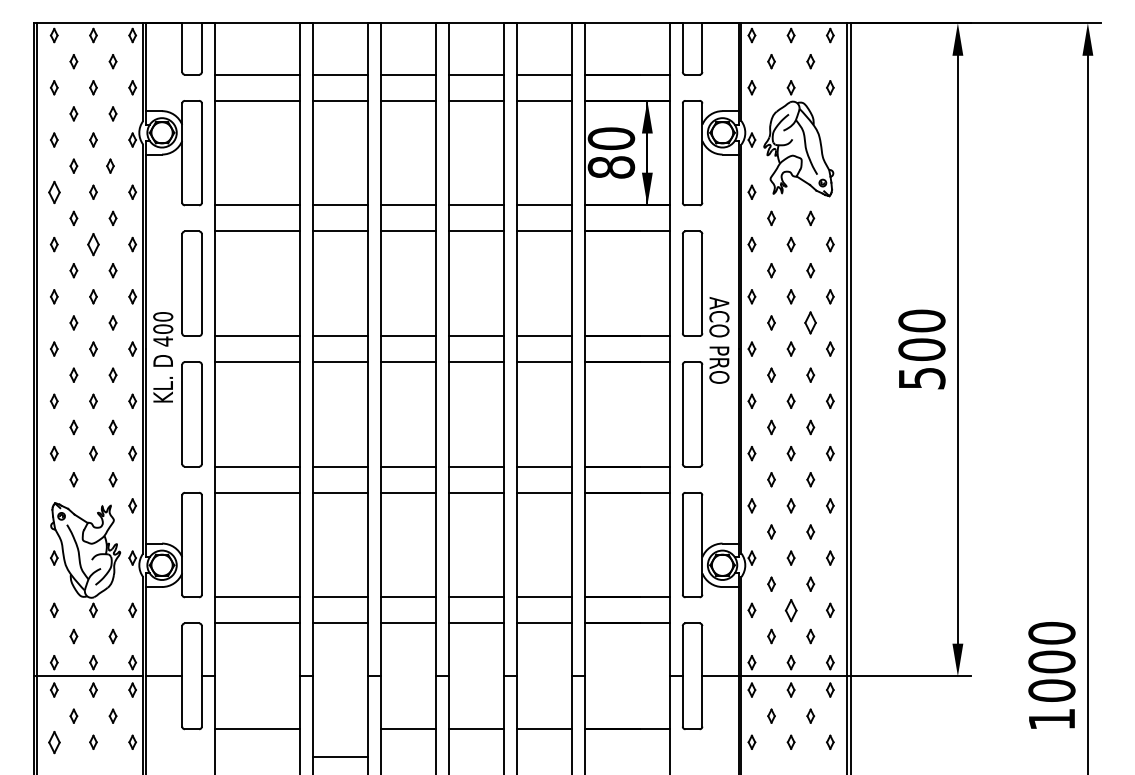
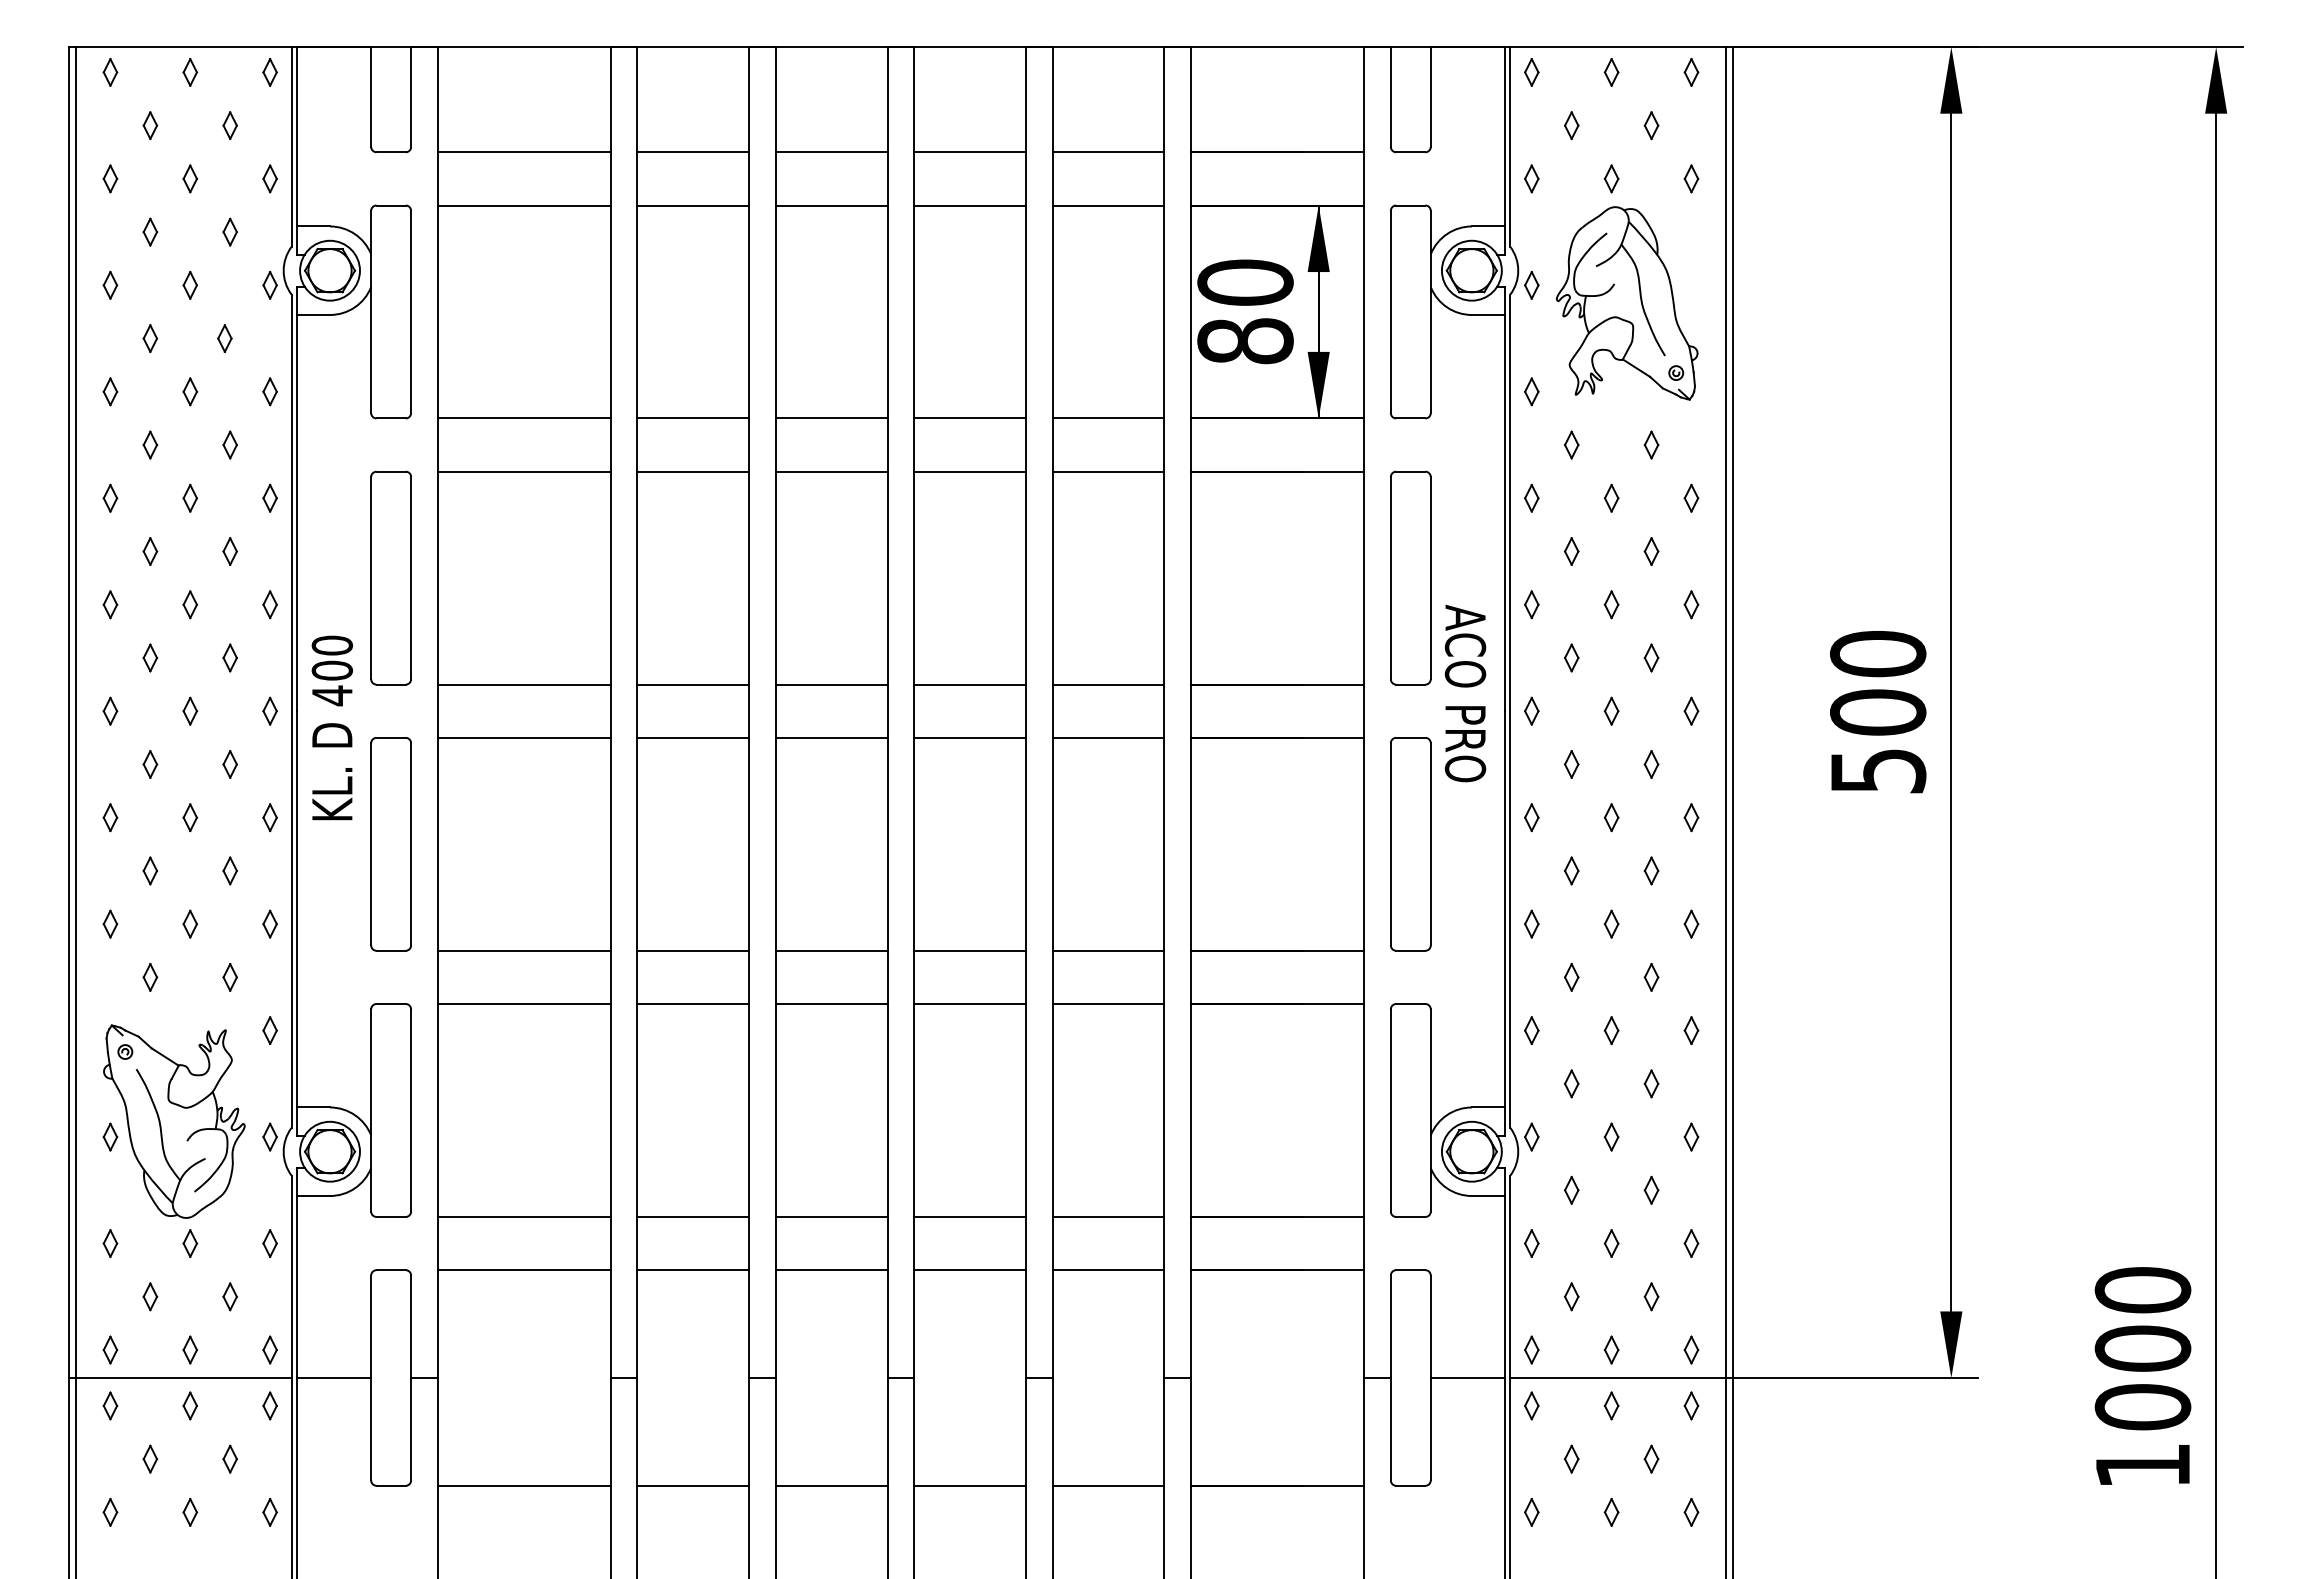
part: (53, 191) -> (108, 390), size x0.62
part: (93, 244) -> (190, 498), size x0.62
part: (810, 322) -> (1651, 657), size x0.62
part: (790, 609) -> (1610, 1241), size x0.62
part: (53, 741) -> (108, 1510), size x0.62
line: (339, 757) -> (691, 1486), moved

